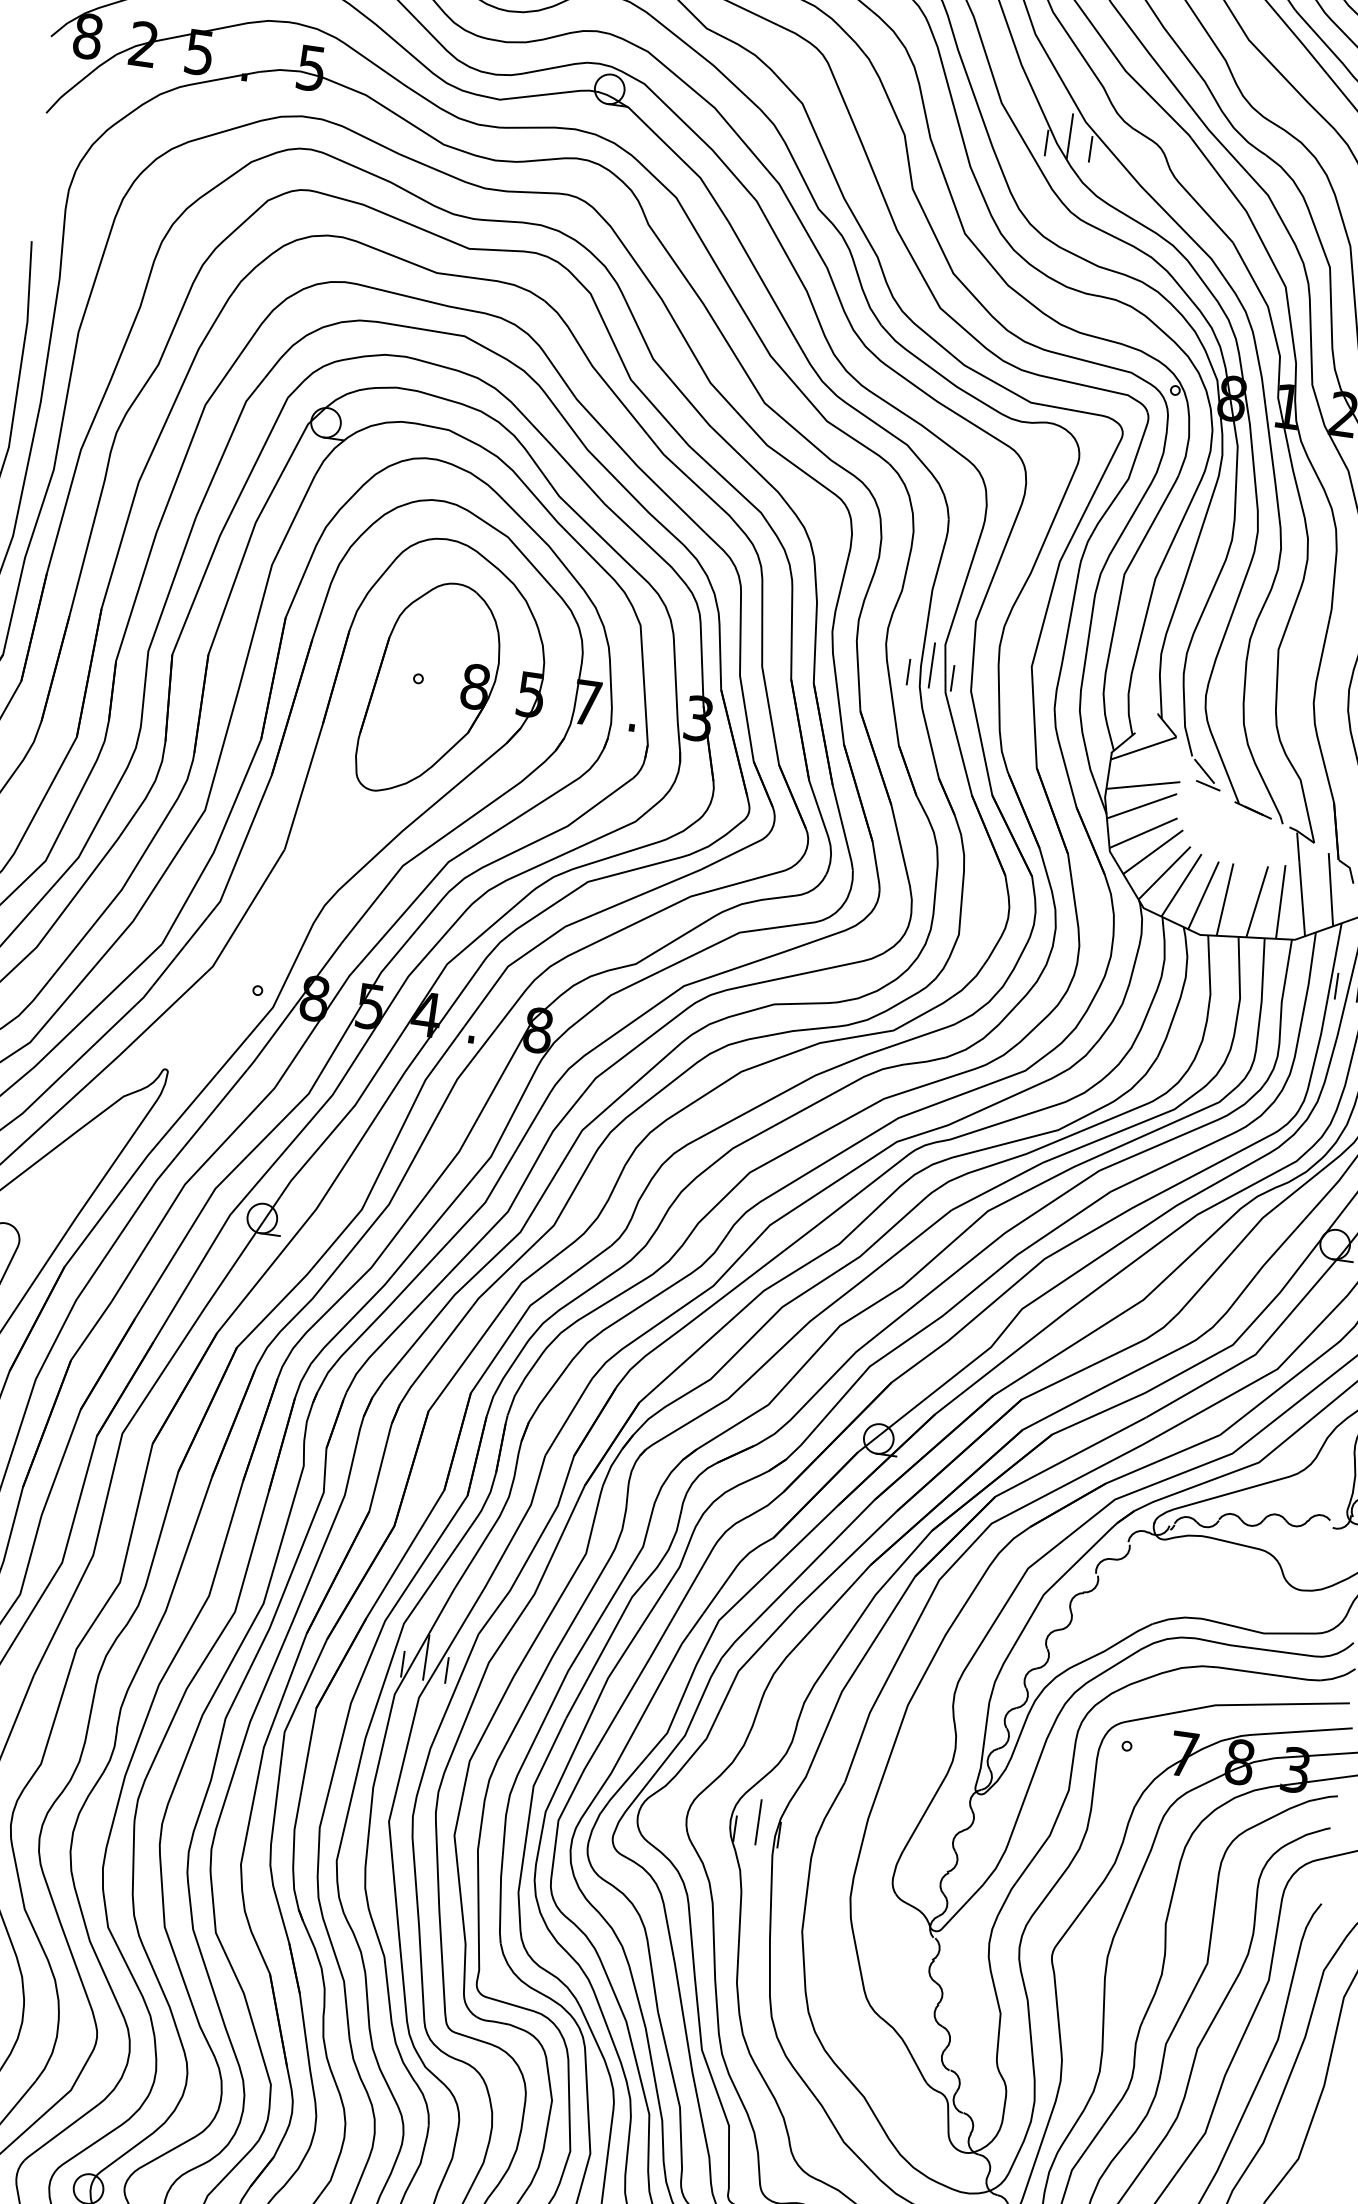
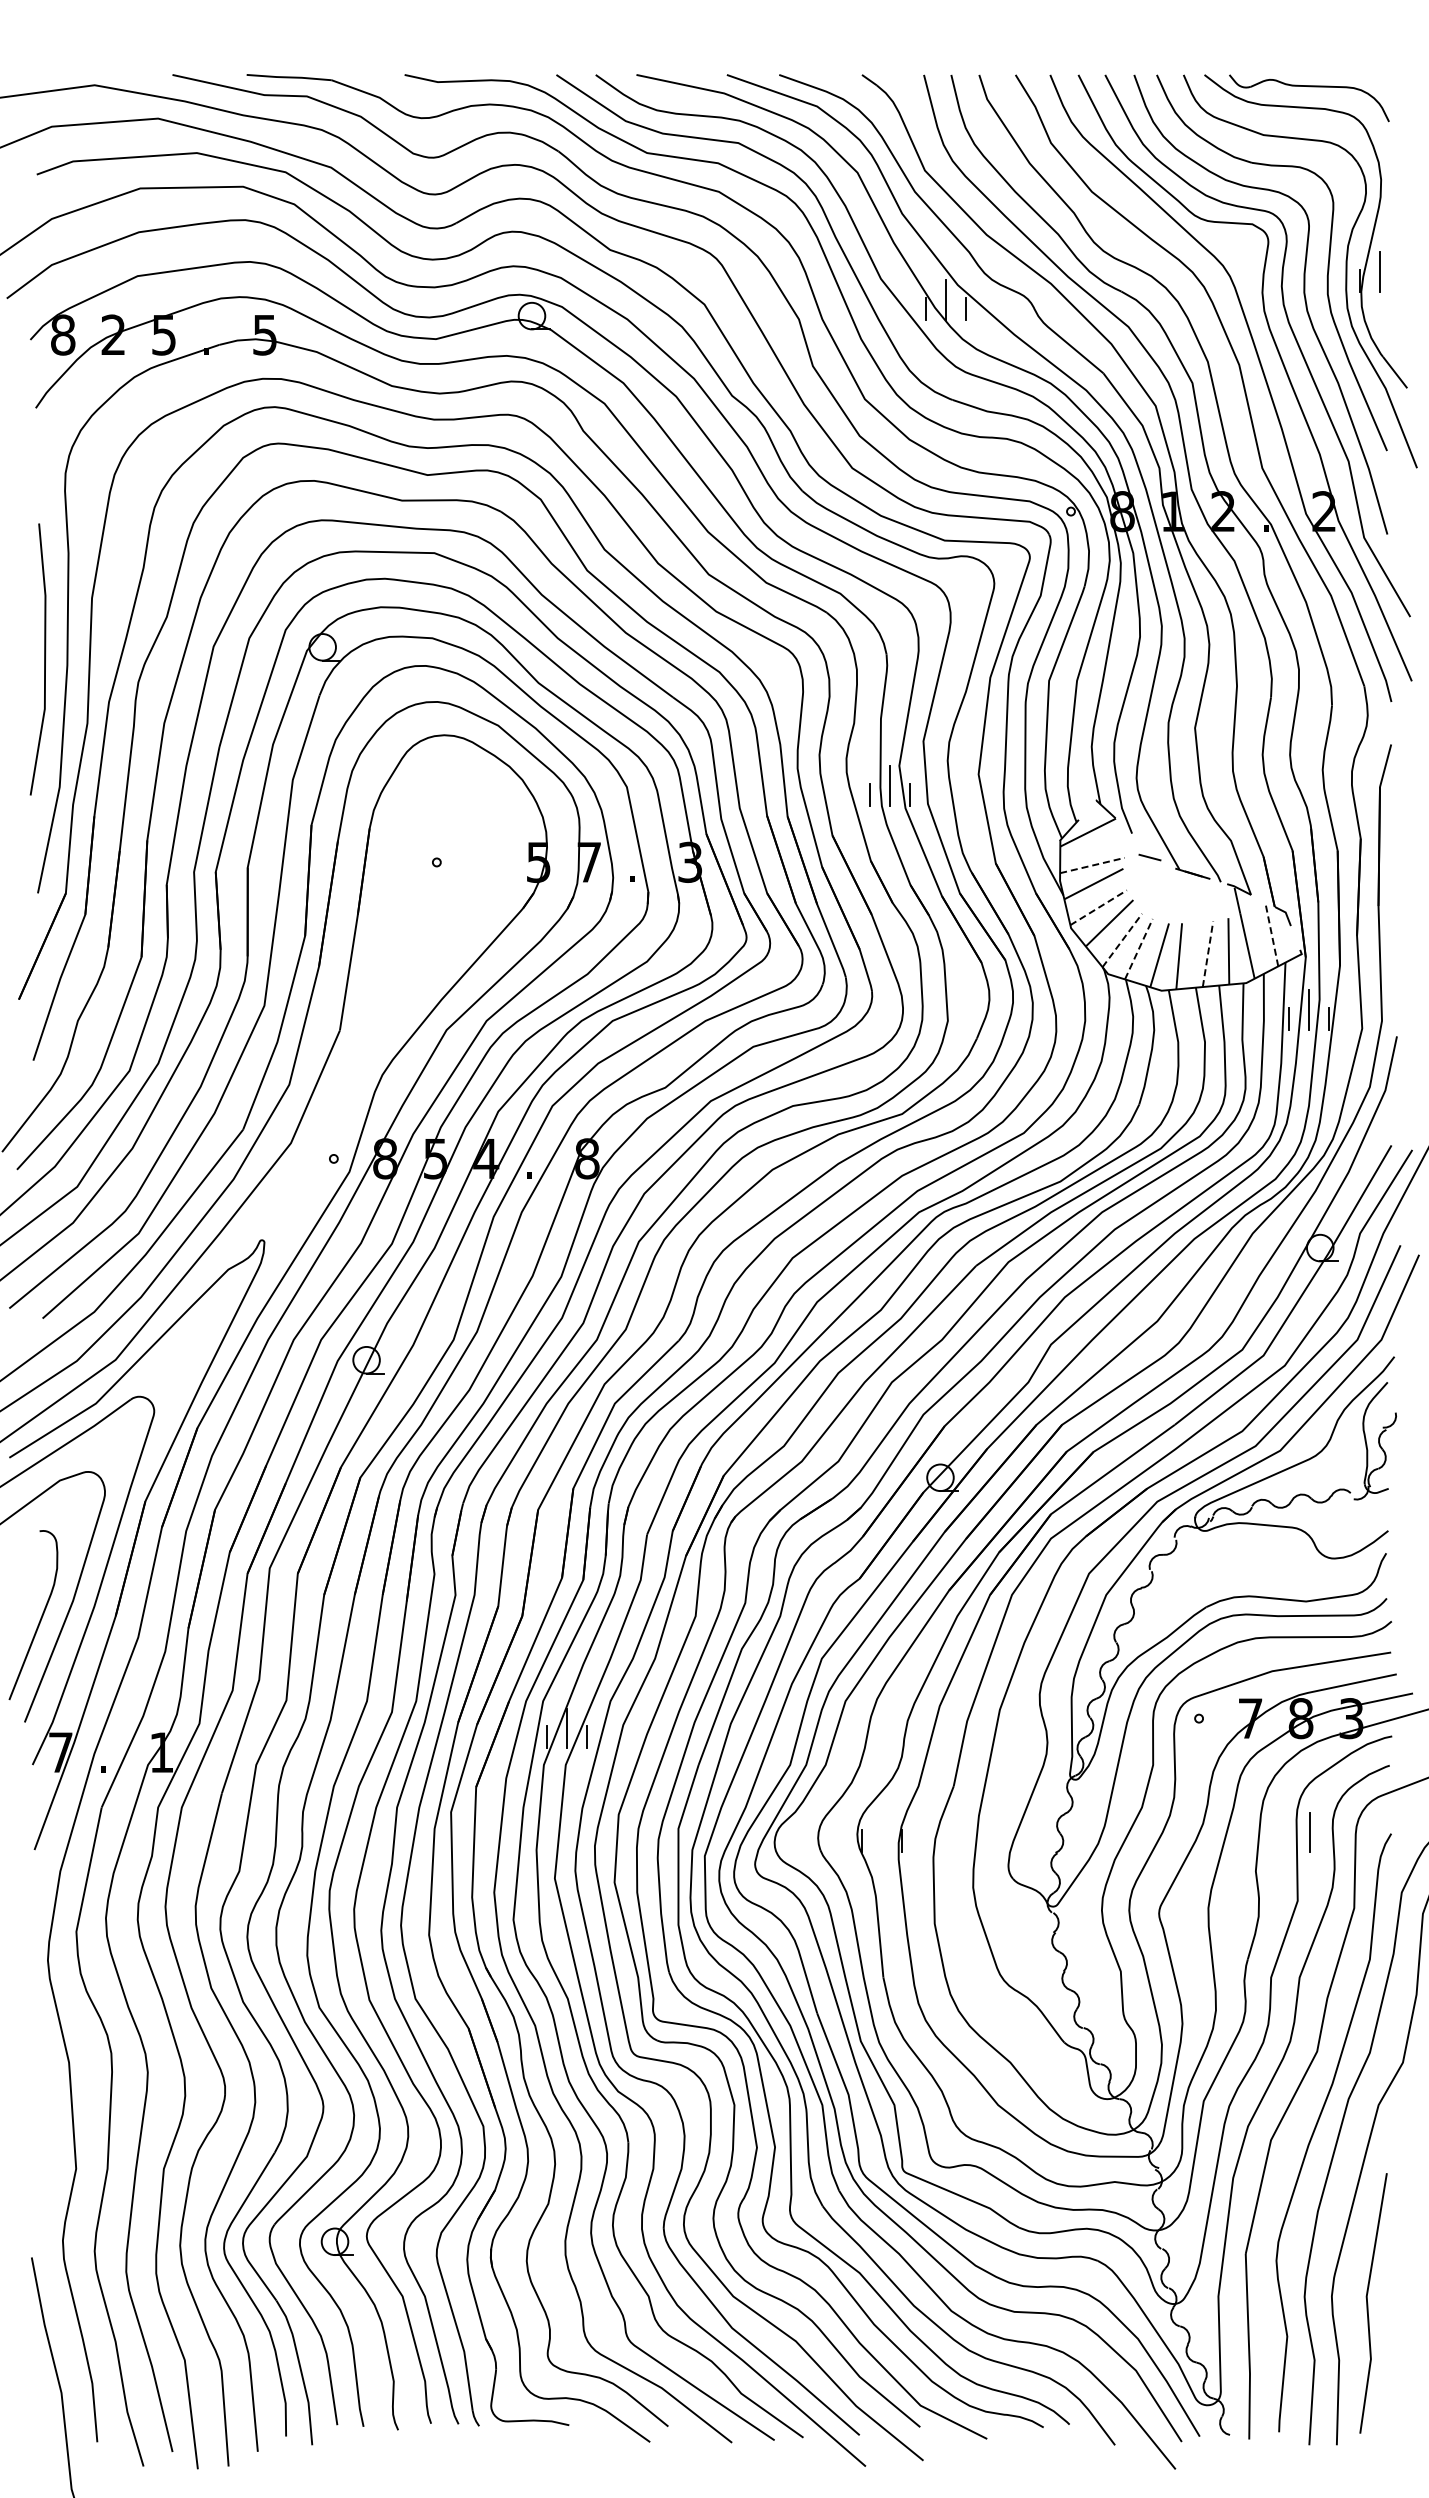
part: (430, 688) -> (448, 869), removed
line: (1204, 771) -> (1144, 845), removed
line: (1143, 785) -> (1092, 865), solid -> dashed
line: (1144, 833) -> (1099, 907), solid -> dashed
line: (1164, 873) -> (1122, 940), solid -> dashed
line: (1182, 884) -> (1139, 948), solid -> dashed
line: (1330, 890) -> (1271, 934), solid -> dashed
line: (1257, 901) -> (1208, 953), solid -> dashed
line: (757, 1822) -> (1309, 1832), moved

